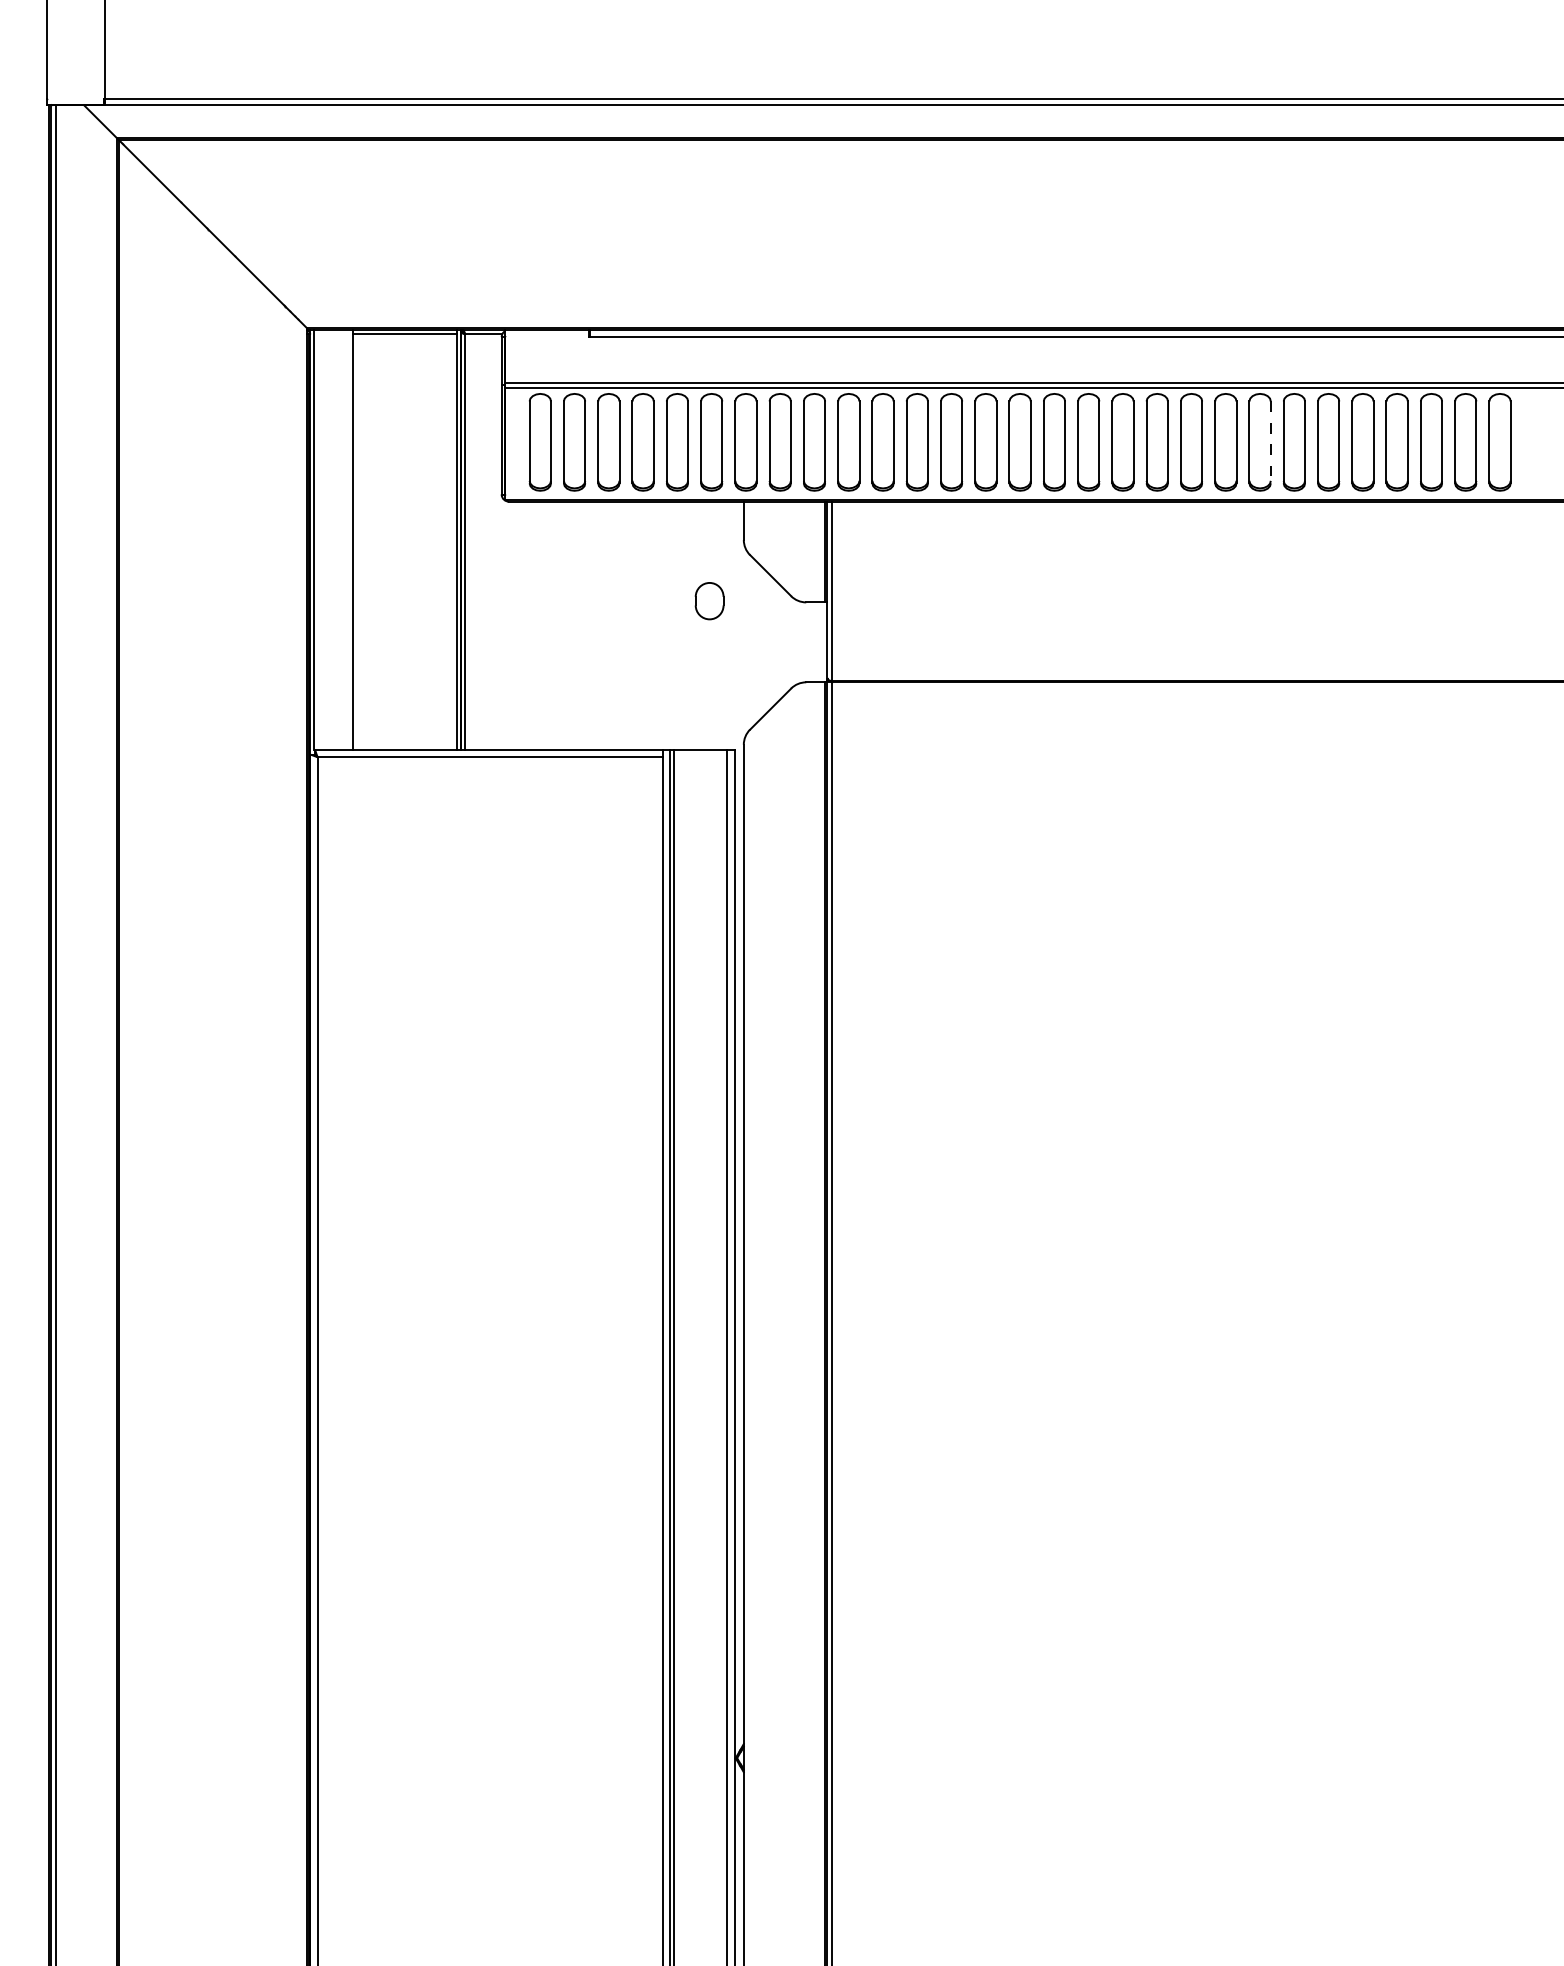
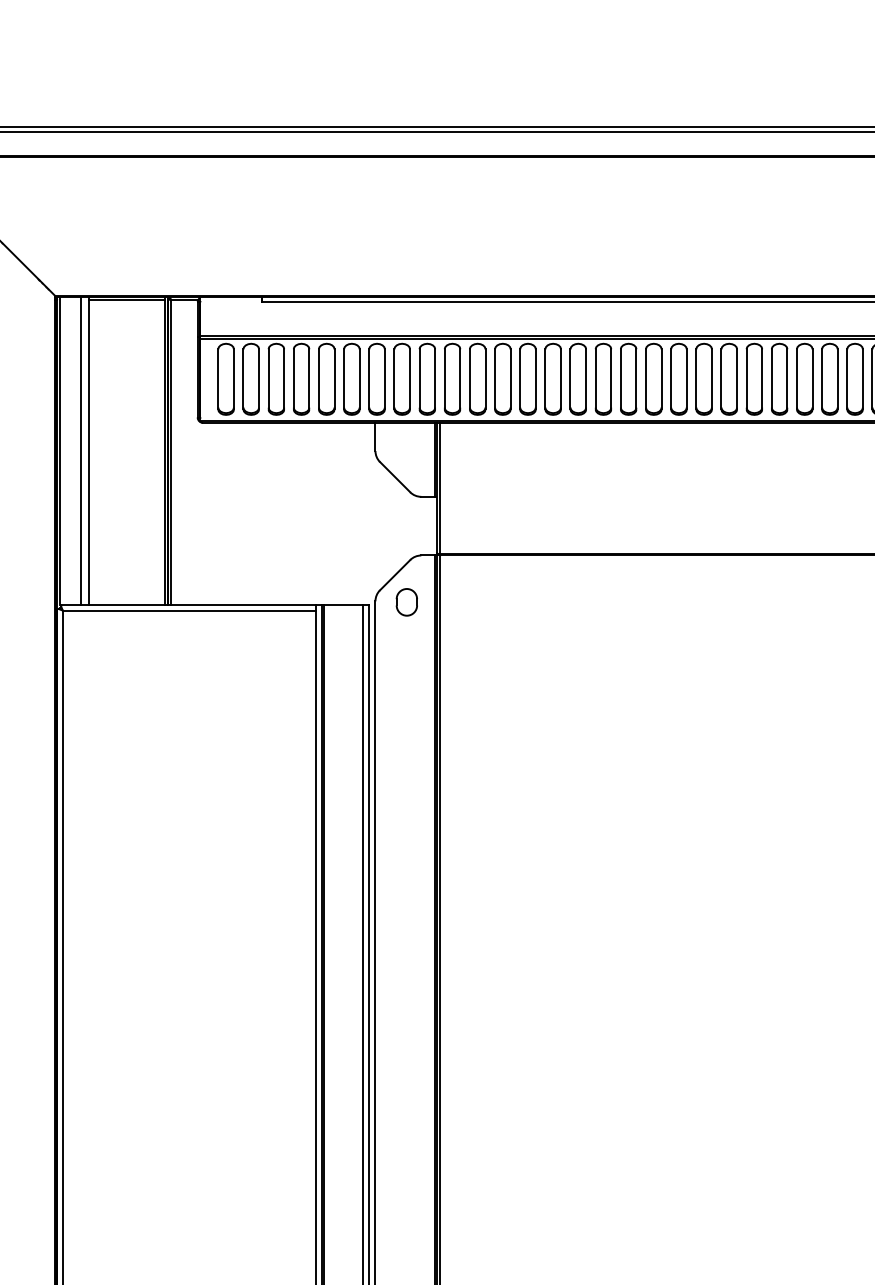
line: (1270, 442) -> (762, 379), dashed -> solid
line: (342, 540) -> (80, 451), added
part: (709, 601) -> (406, 602), moved

